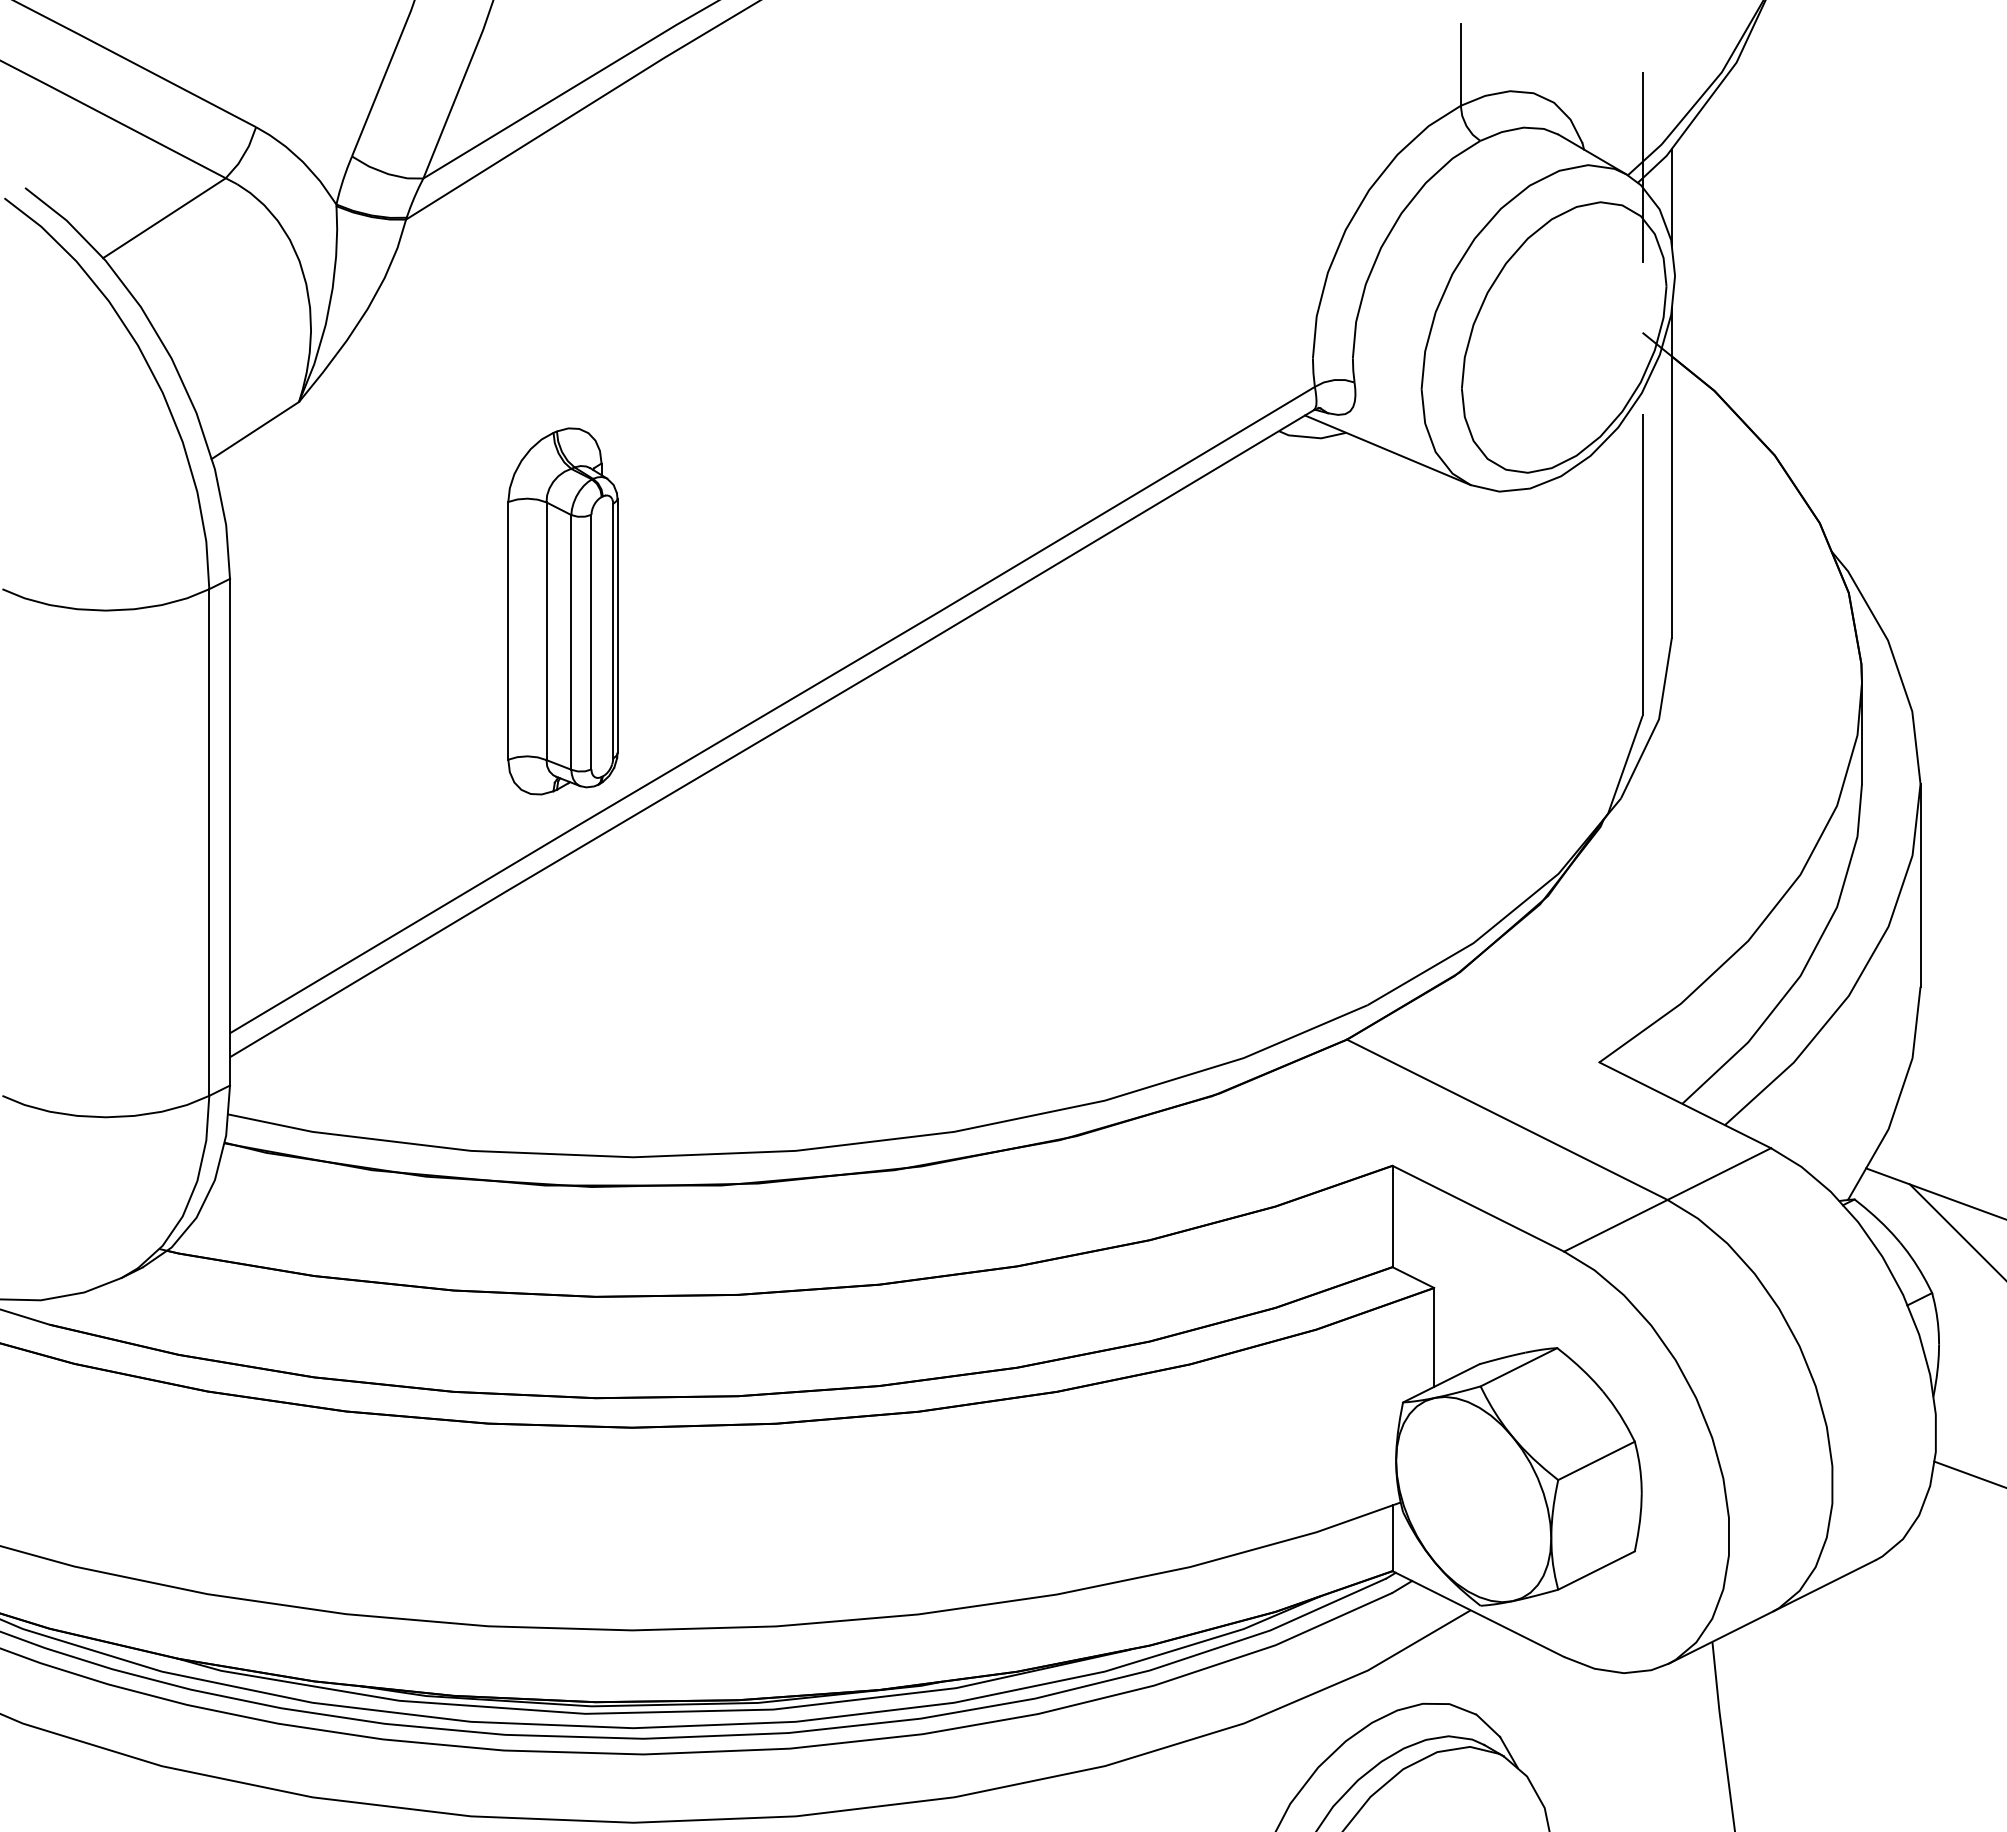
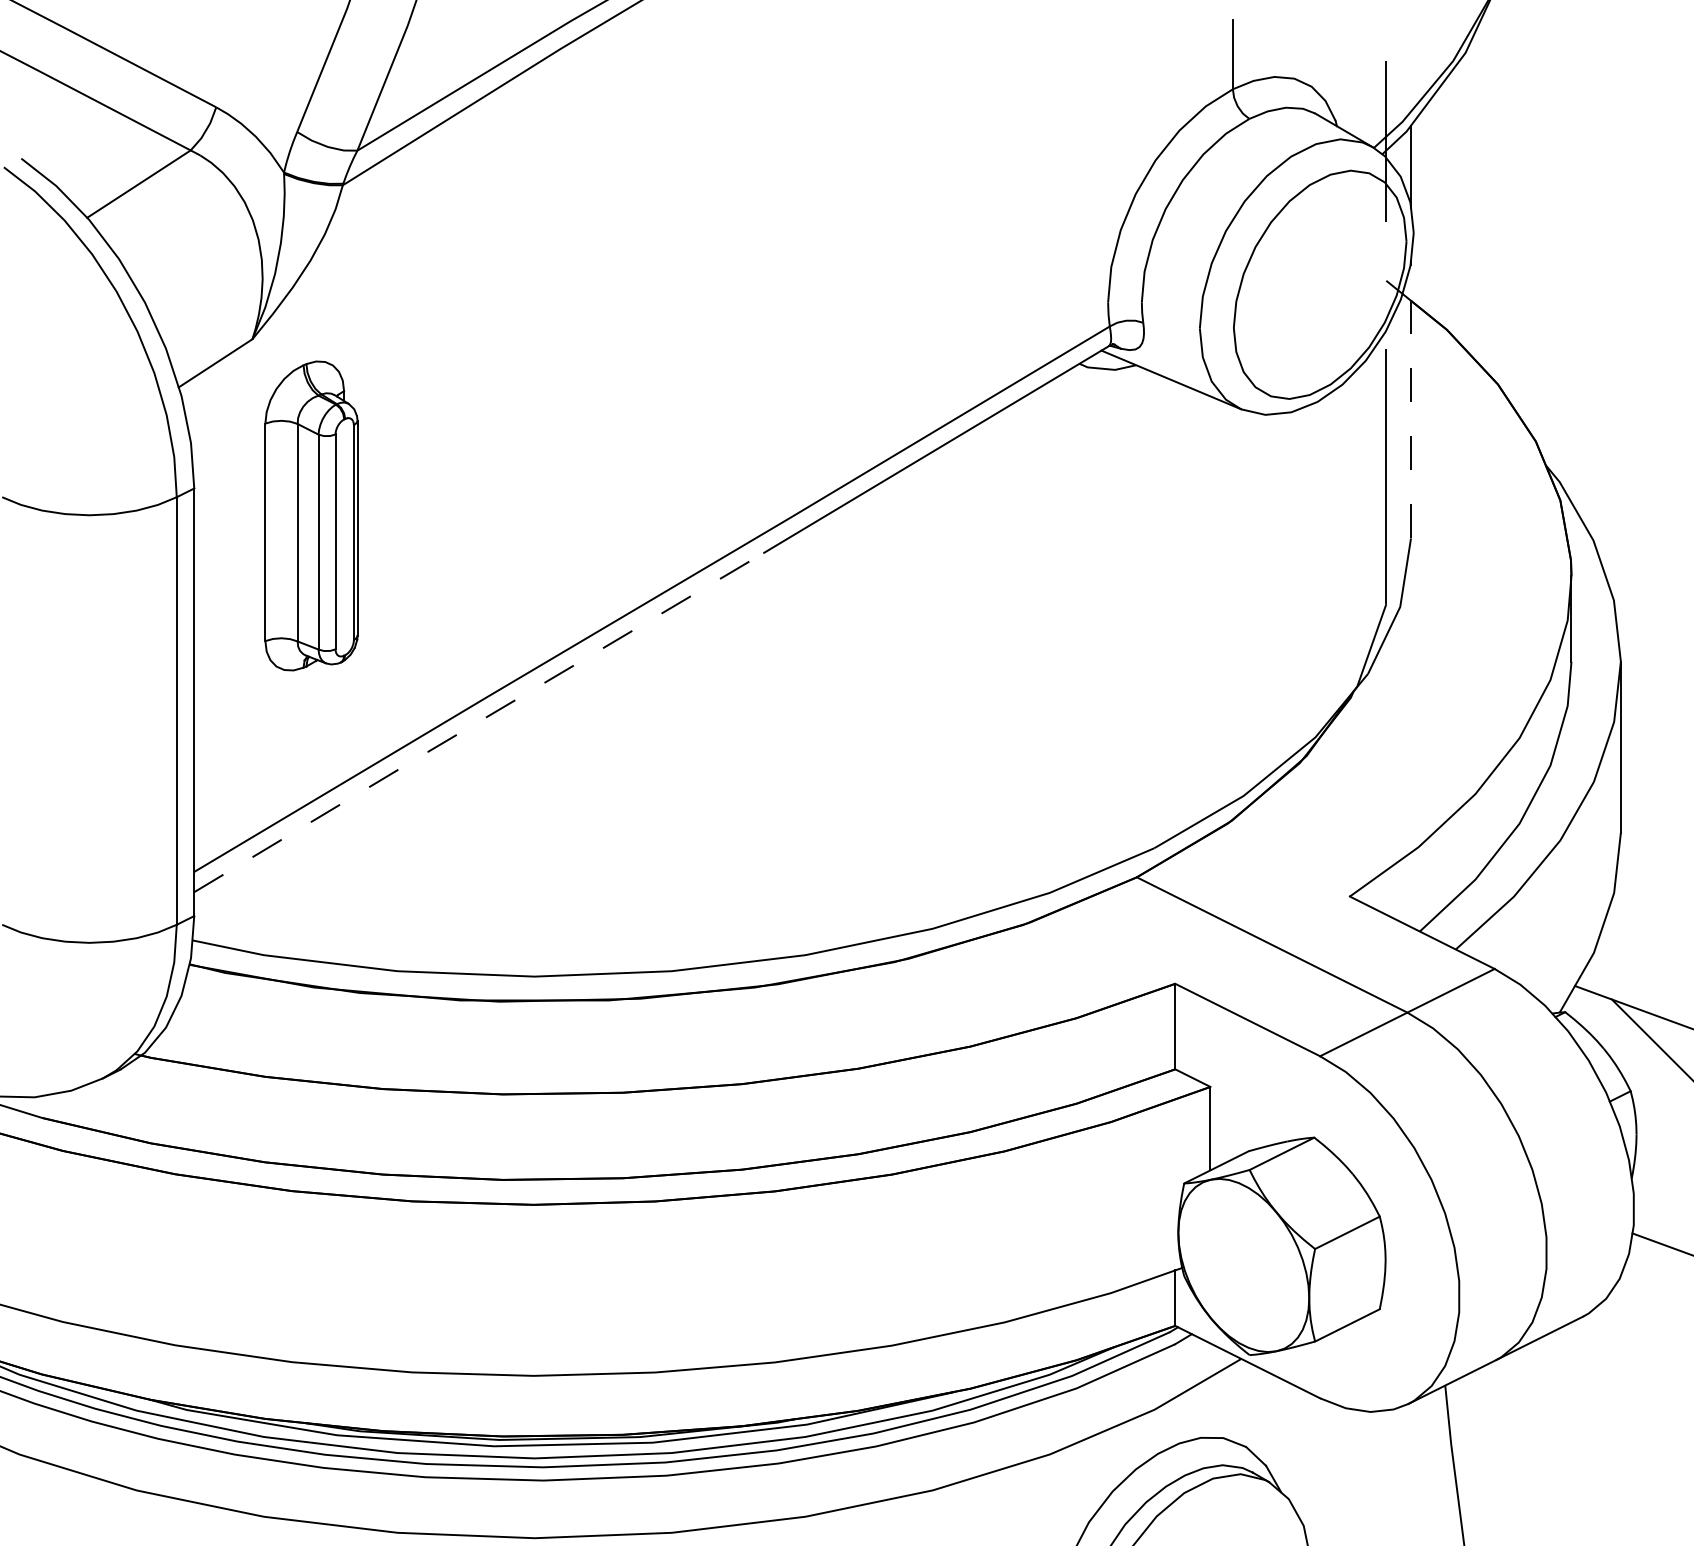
line: (1671, 473) -> (1410, 399), solid -> dashed
part: (562, 611) -> (311, 516), moved
line: (566, 855) -> (478, 721), solid -> dashed

